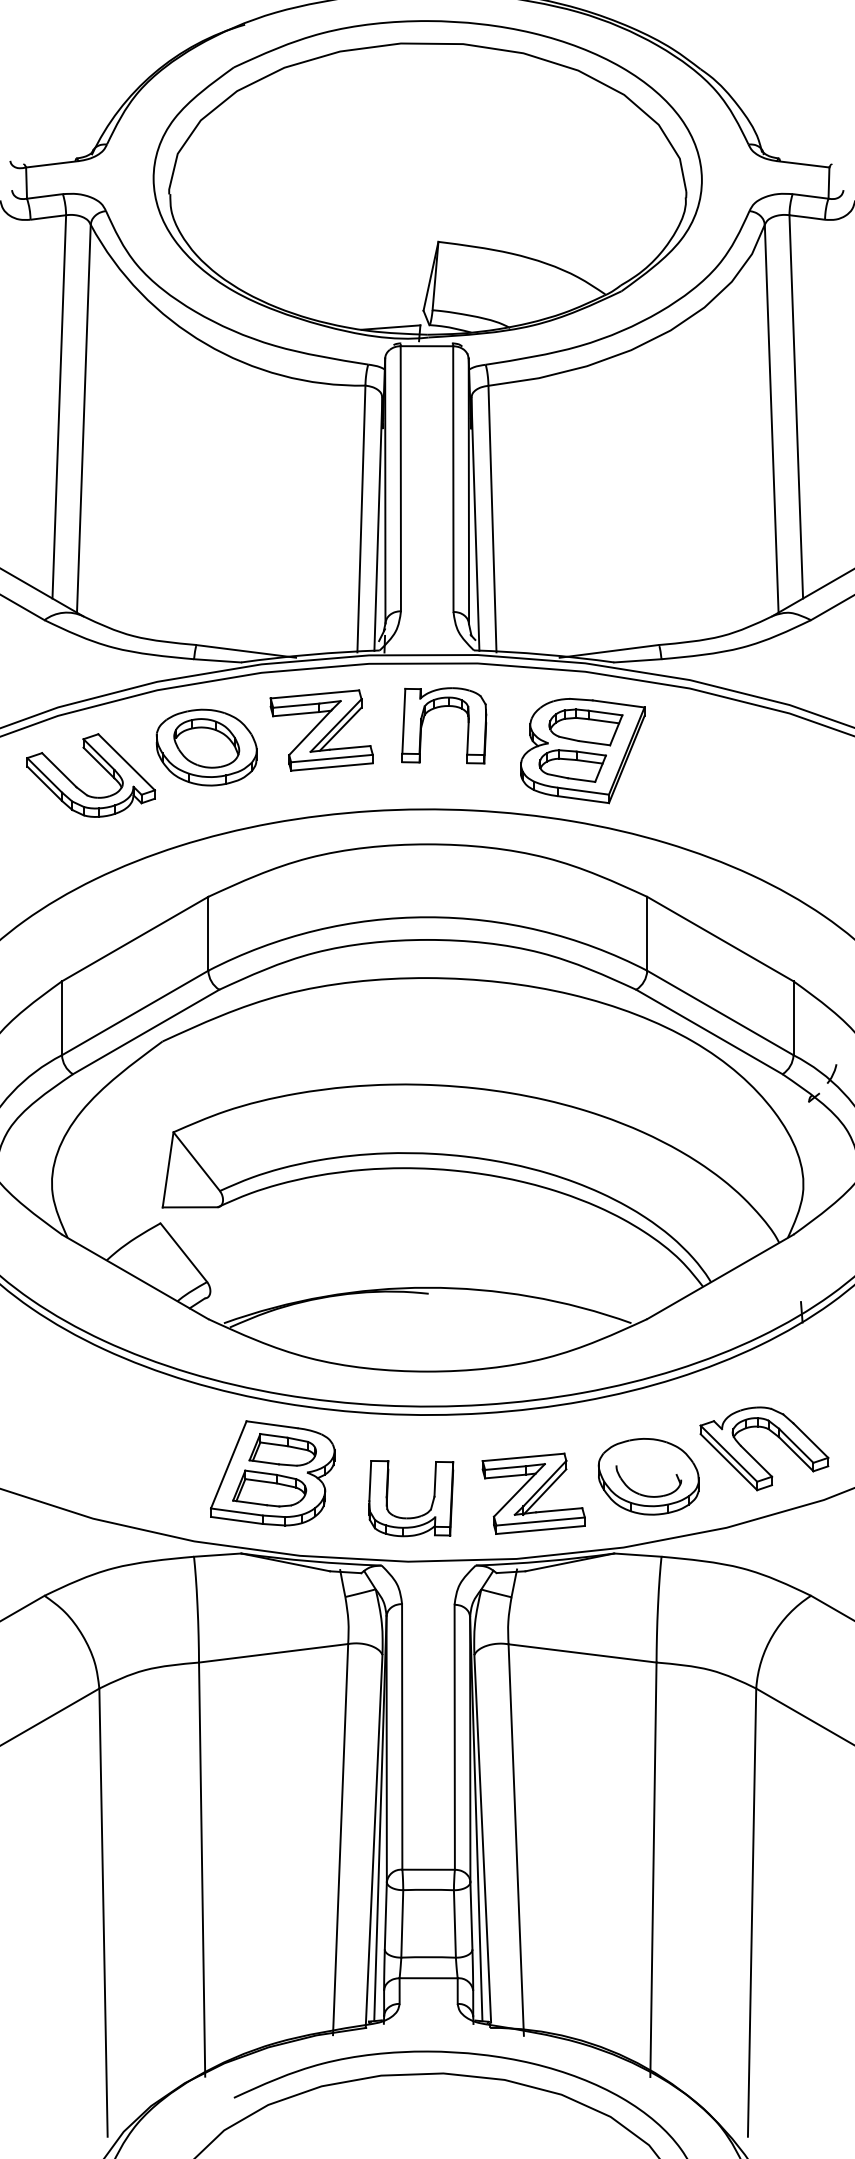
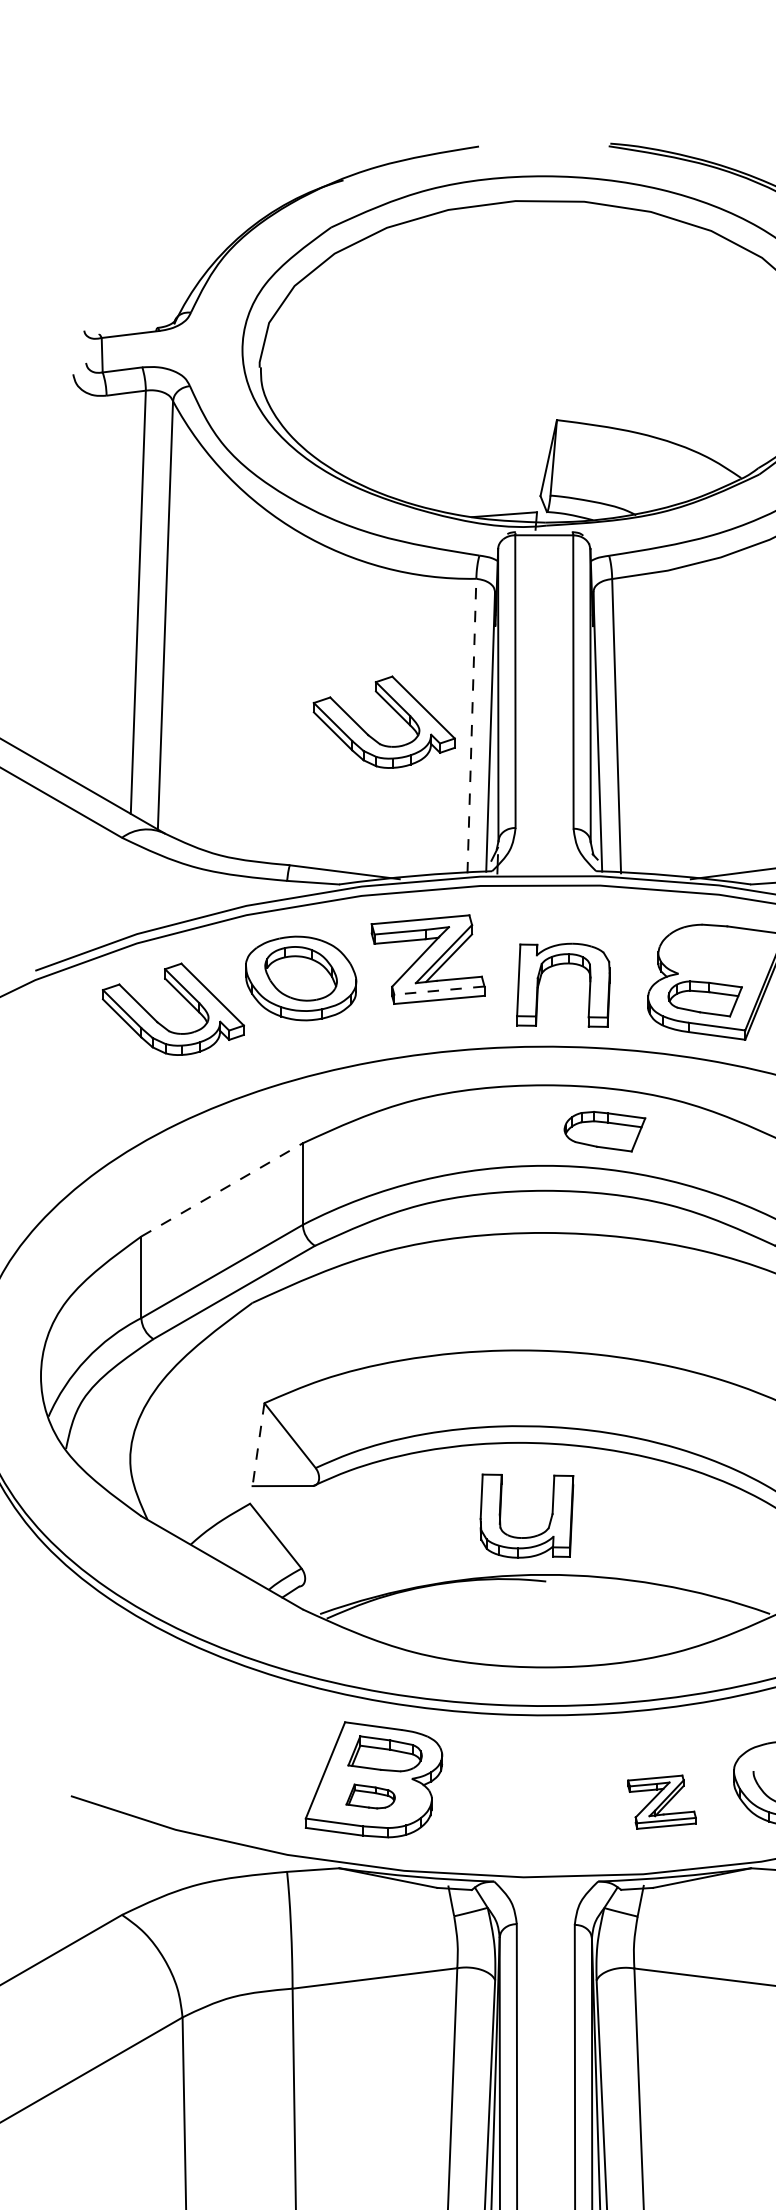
part: (291, 505) -> (394, 711), added
line: (361, 518) -> (471, 725), solid -> dashed
part: (444, 707) -> (563, 965), moved
part: (585, 727) -> (604, 1131), moved
line: (331, 758) -> (438, 990), solid -> dashed
line: (135, 938) -> (222, 1189), solid -> dashed
line: (168, 1170) -> (258, 1445), solid -> dashed
part: (269, 1488) -> (370, 1796), size x0.6
part: (533, 1493) -> (661, 1802), size x0.6
part: (414, 1516) -> (530, 1535), moved

